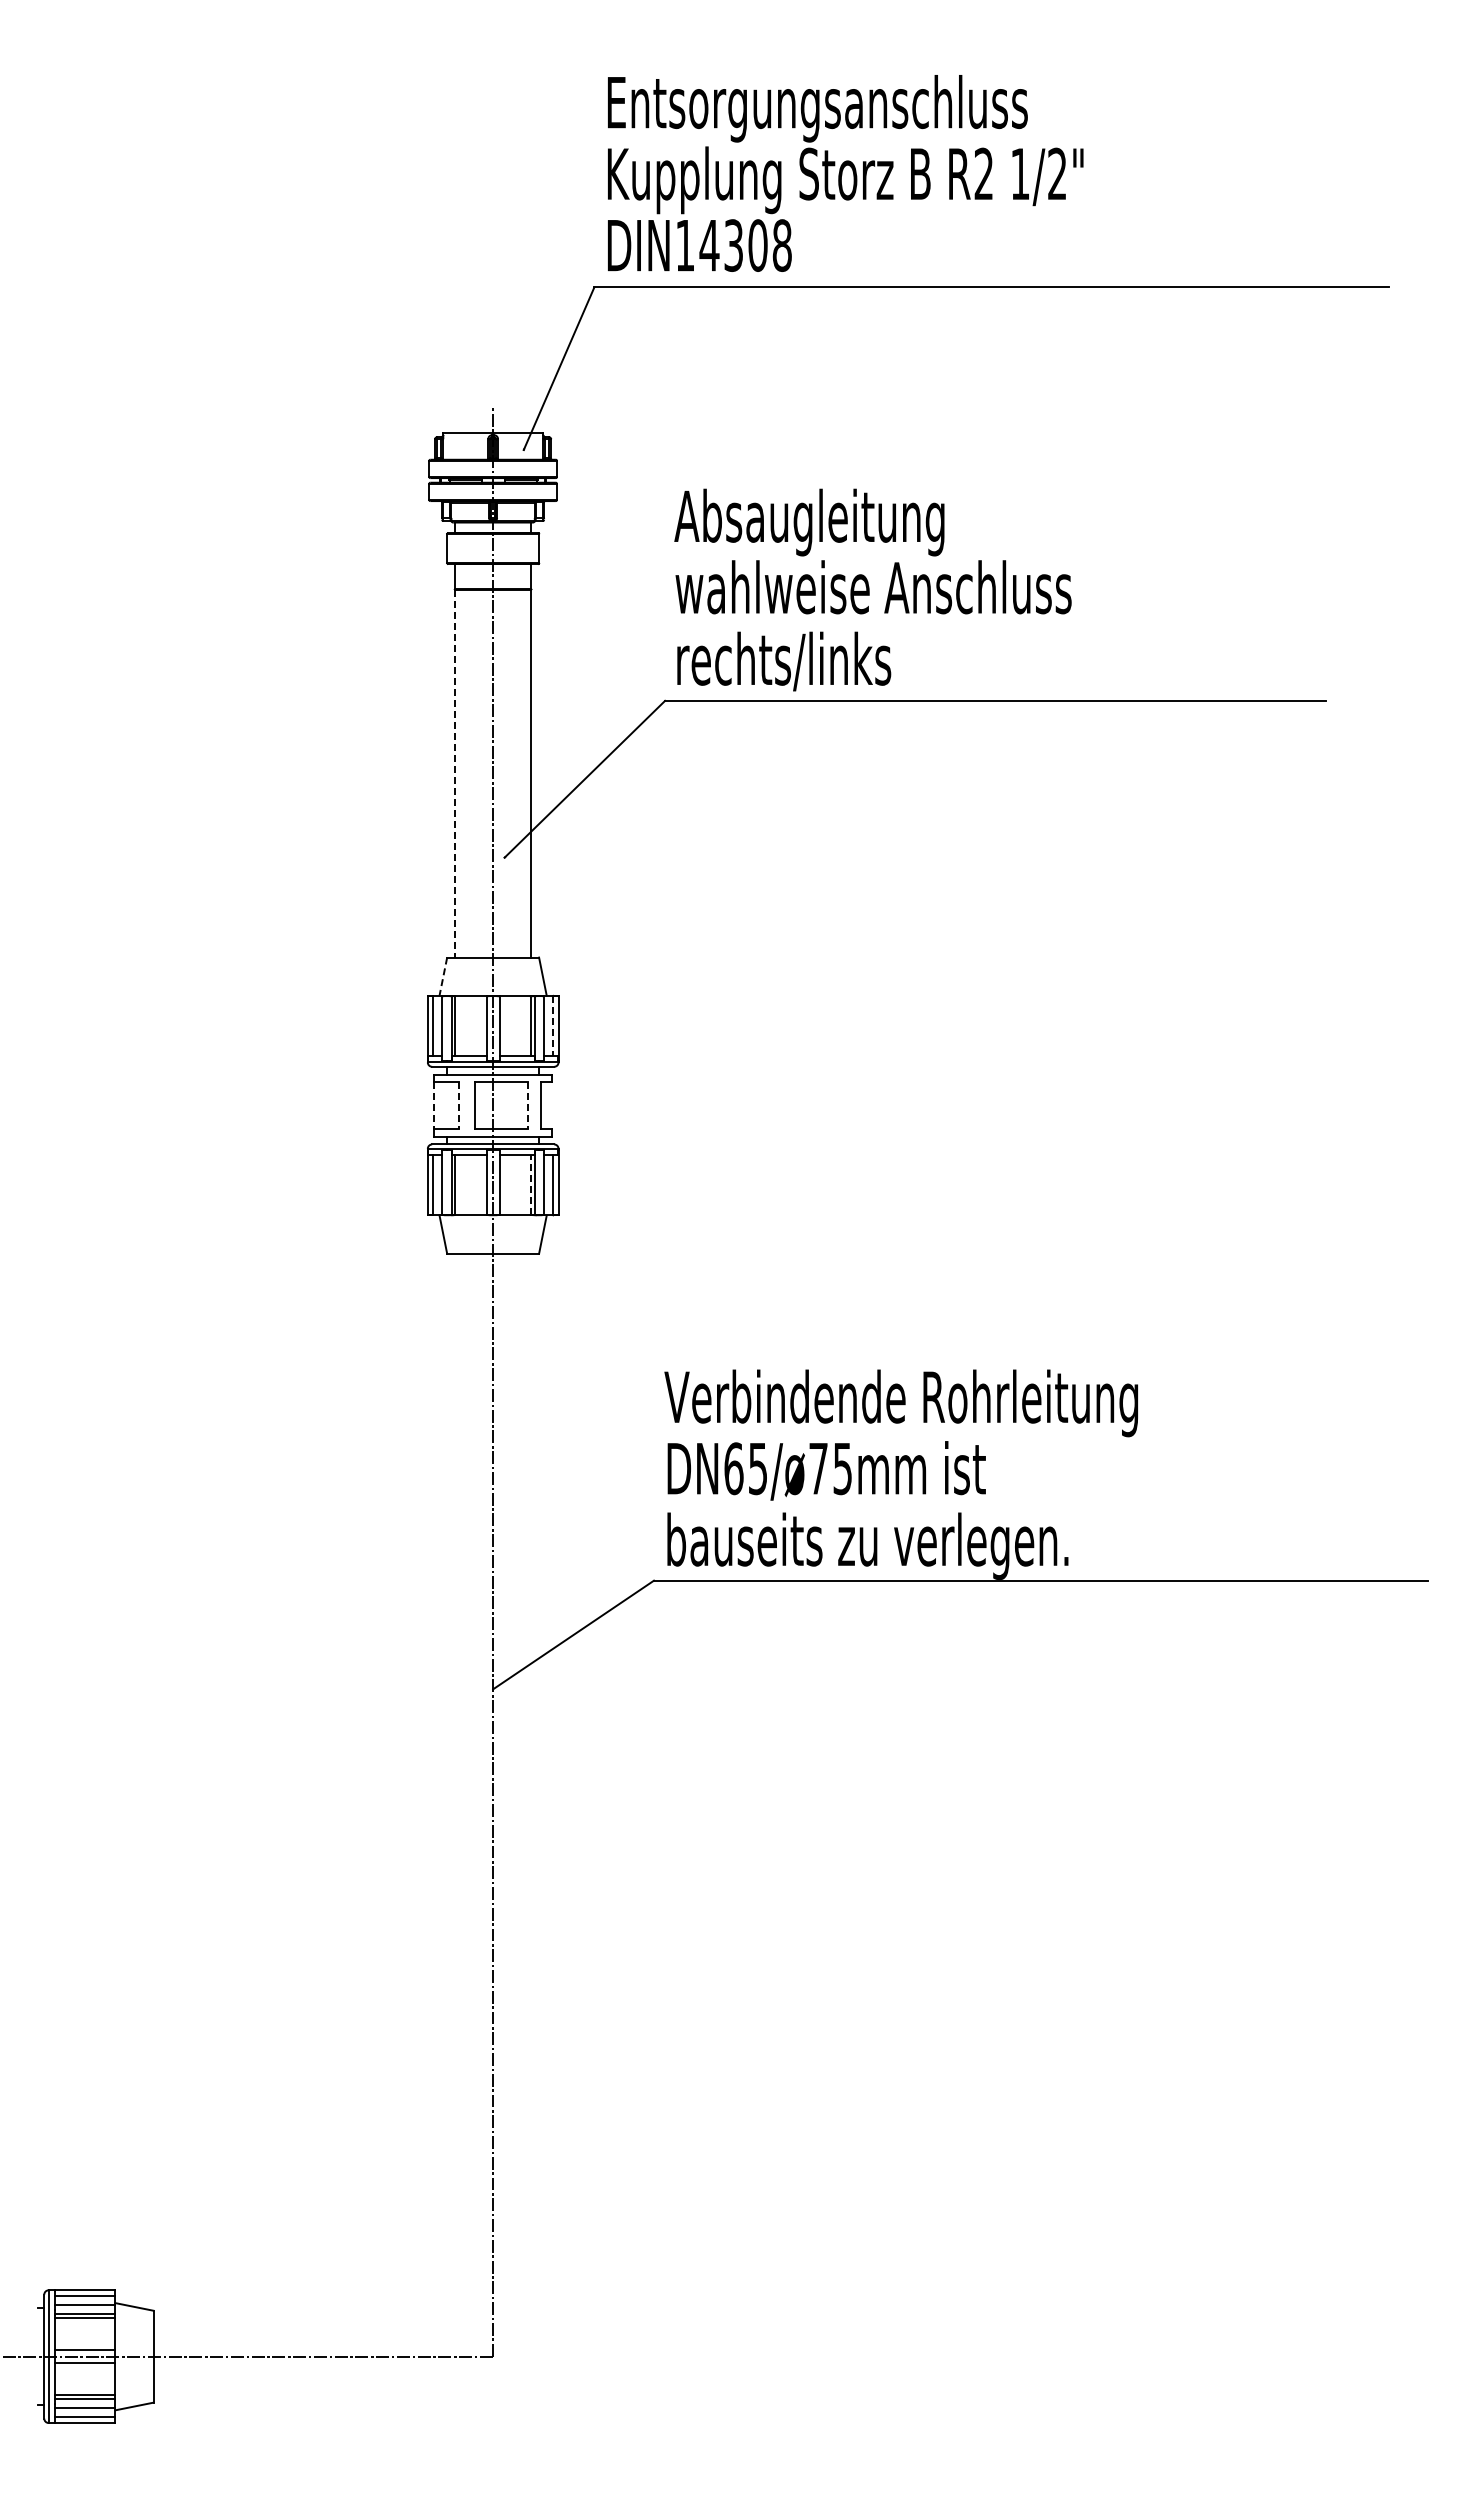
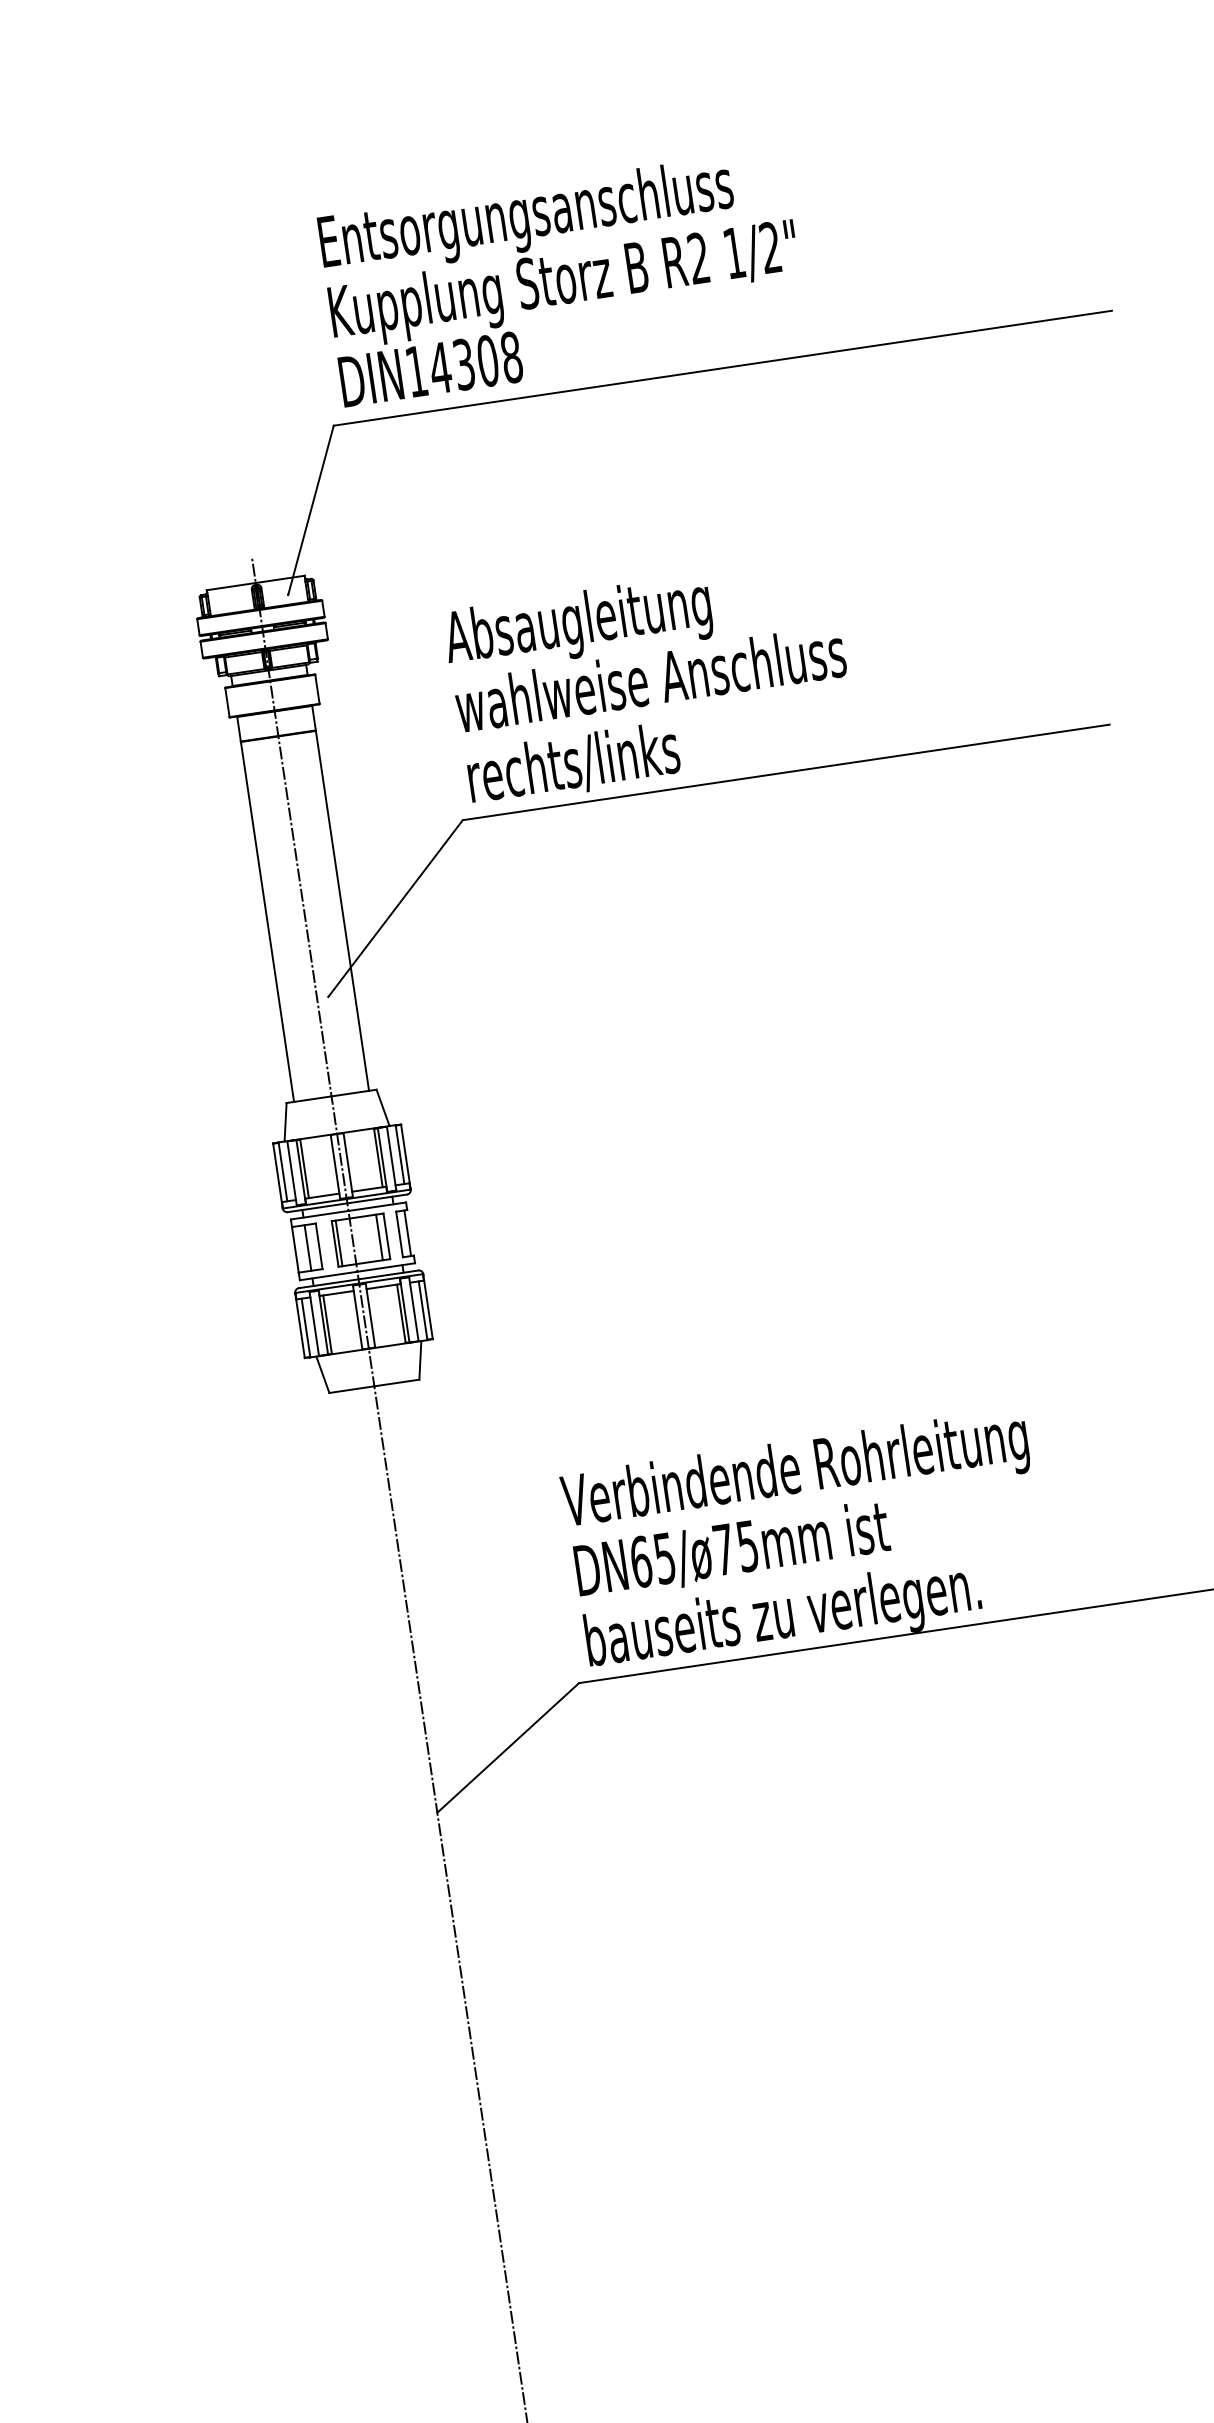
line: (454, 773) -> (267, 921), dashed -> solid
line: (443, 977) -> (285, 1123), dashed -> solid
line: (552, 1026) -> (399, 1155), dashed -> solid
line: (447, 1105) -> (308, 1247), added
line: (478, 1105) -> (338, 1243), added
line: (520, 1105) -> (379, 1237), added
line: (549, 1105) -> (408, 1233), added
line: (434, 1106) -> (295, 1250), dashed -> solid
line: (458, 1106) -> (319, 1247), dashed -> solid
line: (527, 1106) -> (386, 1237), dashed -> solid
line: (530, 1185) -> (401, 1314), dashed -> solid

